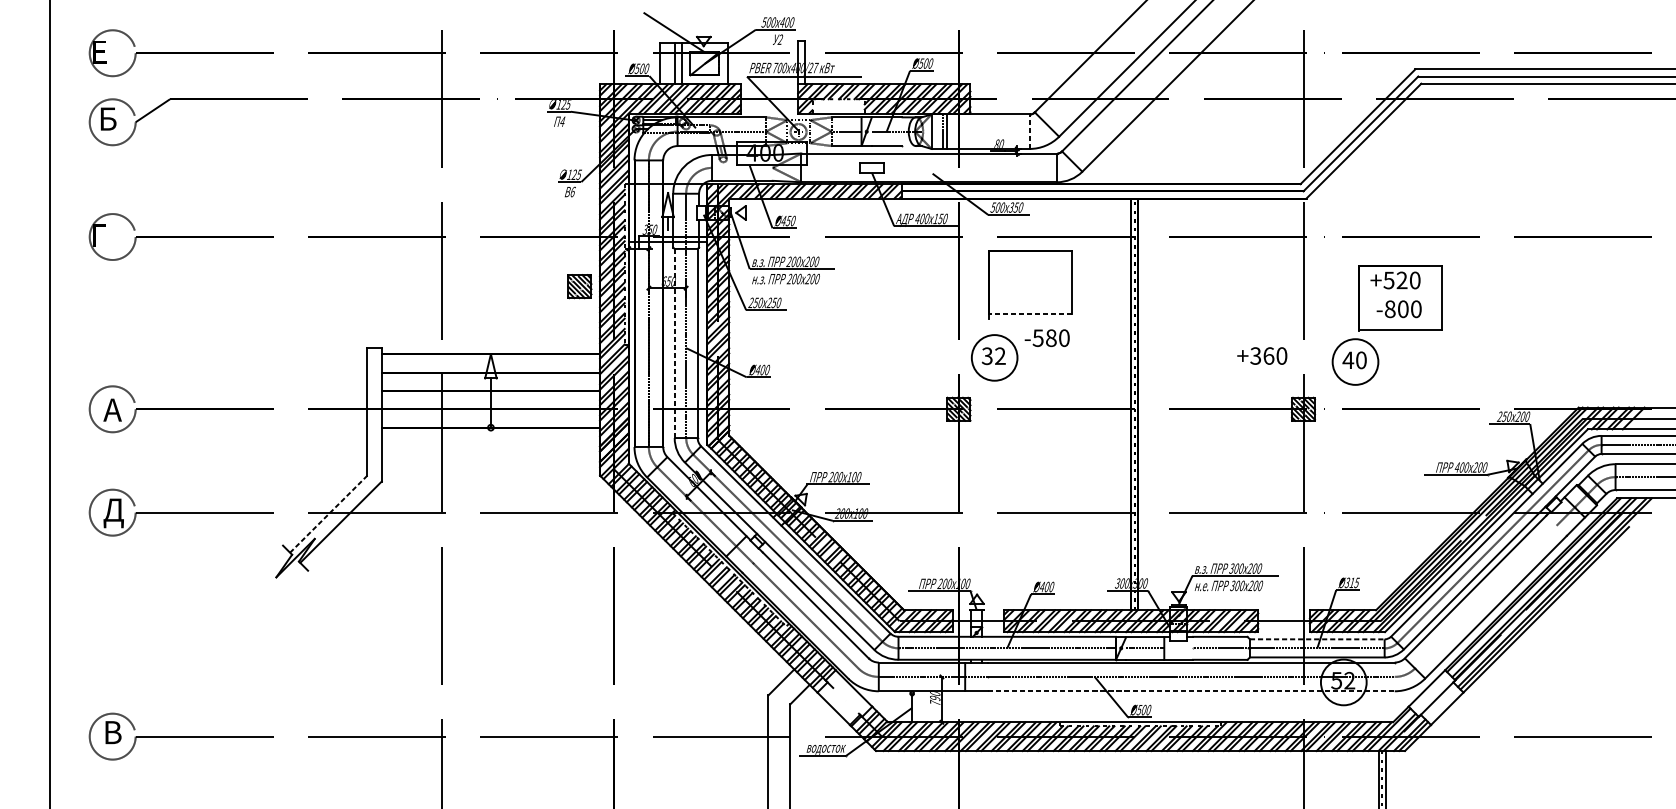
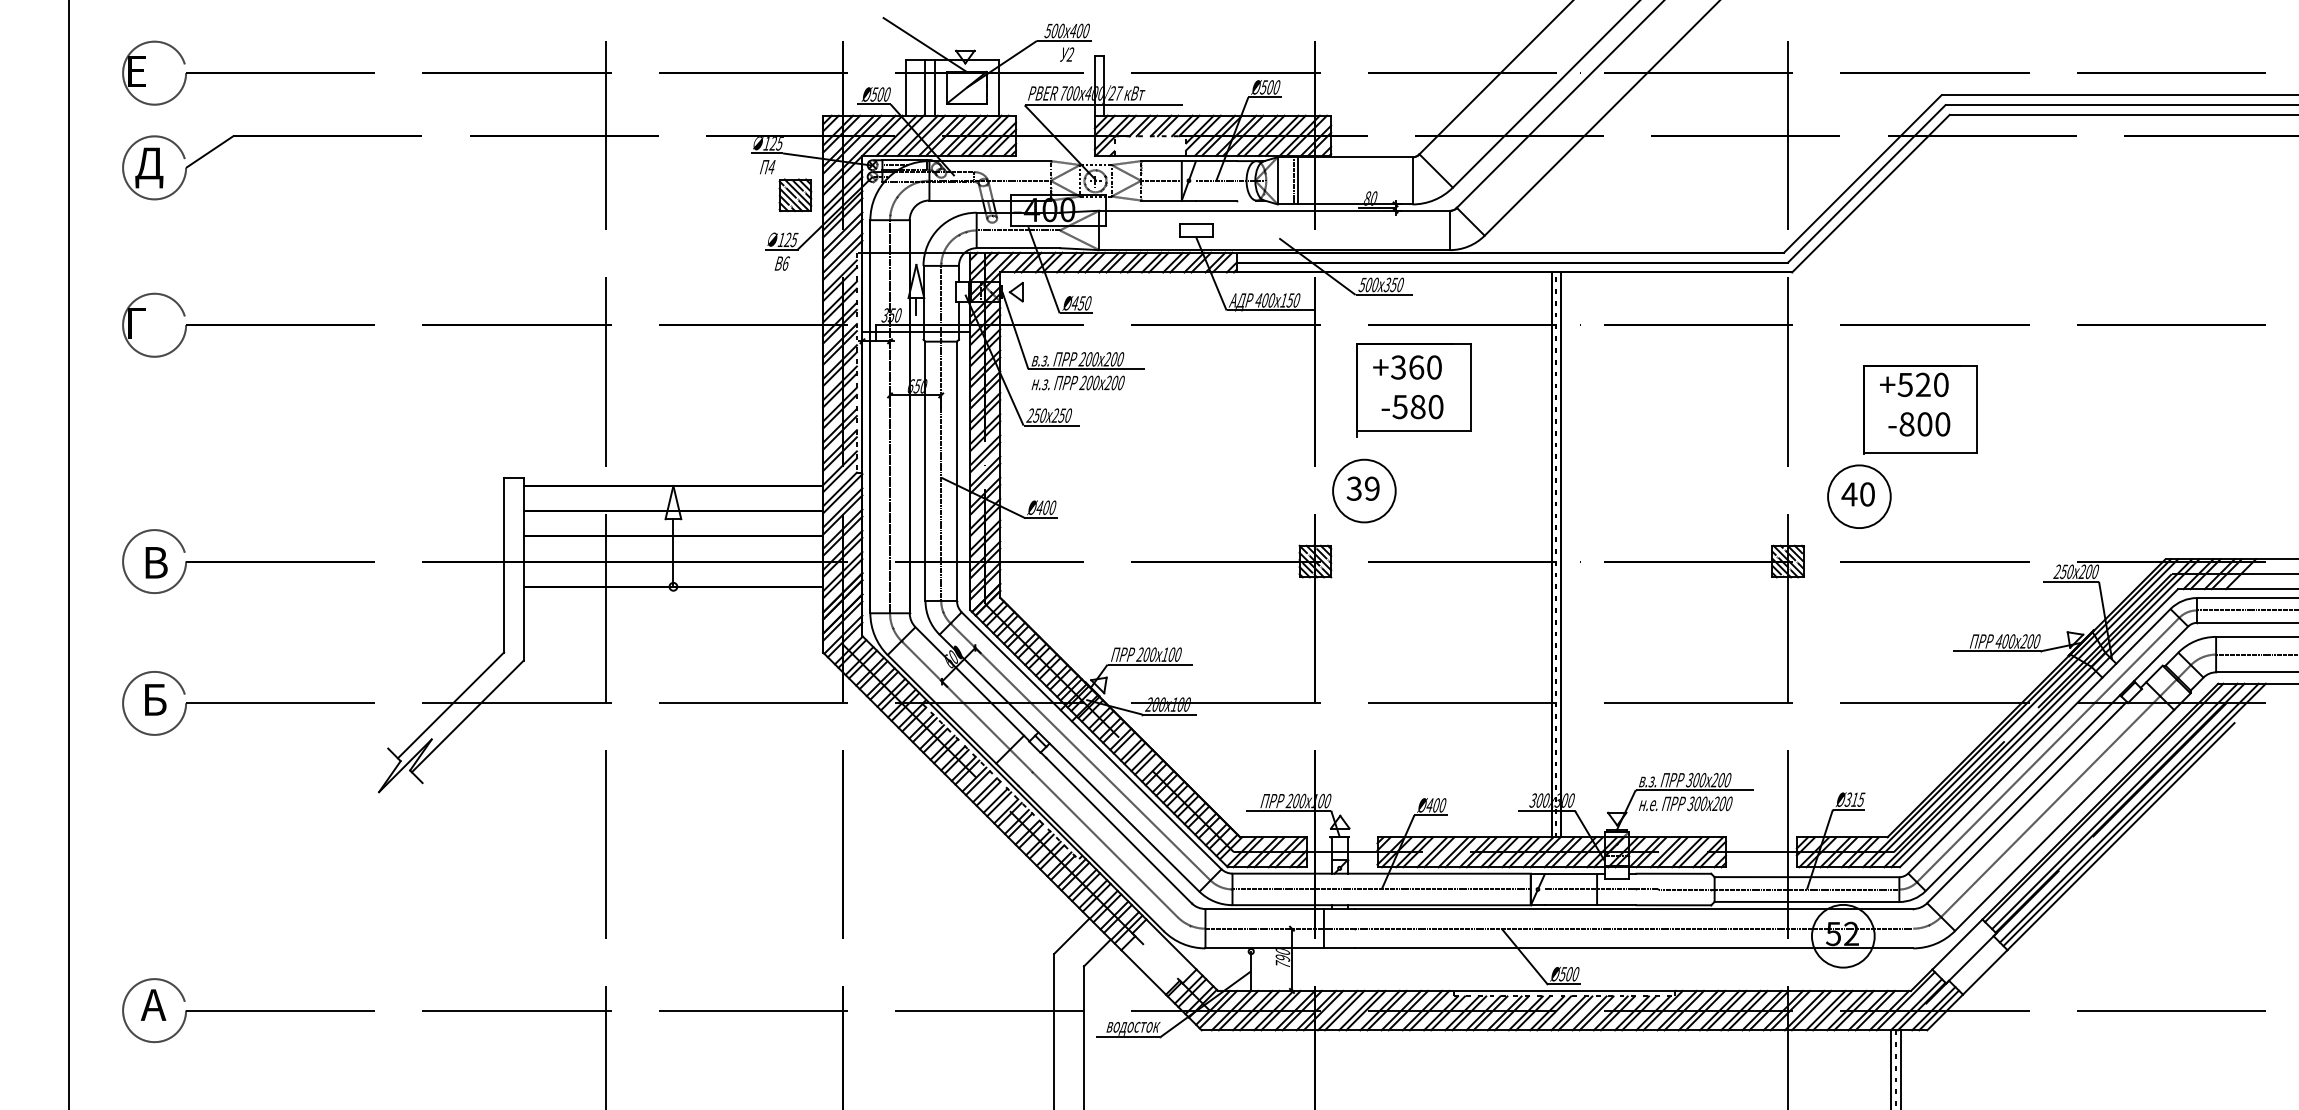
text: (109, 122) -> (149, 167), Б -> Д
line: (1029, 131) -> (1412, 180), dashed -> solid
line: (741, 167) -> (1017, 230), added
part: (579, 286) -> (795, 195), moved
line: (1030, 314) -> (1413, 431), dashed -> solid
text: (1047, 337) -> (1412, 406), moved
line: (674, 343) -> (925, 471), dashed -> solid
text: (999, 356) -> (1371, 488), 32 -> 39
text: (1262, 356) -> (1407, 367), moved
text: (112, 409) -> (154, 562), А -> В
text: (114, 513) -> (156, 704), Д -> Б
line: (328, 514) -> (450, 705), dashed -> solid
line: (1486, 597) -> (2038, 819), added
line: (1317, 639) -> (1807, 877), dashed -> solid
line: (1178, 648) -> (1616, 889), added
line: (1191, 691) -> (1634, 948), dashed -> solid
text: (111, 732) -> (153, 1004), В -> А

